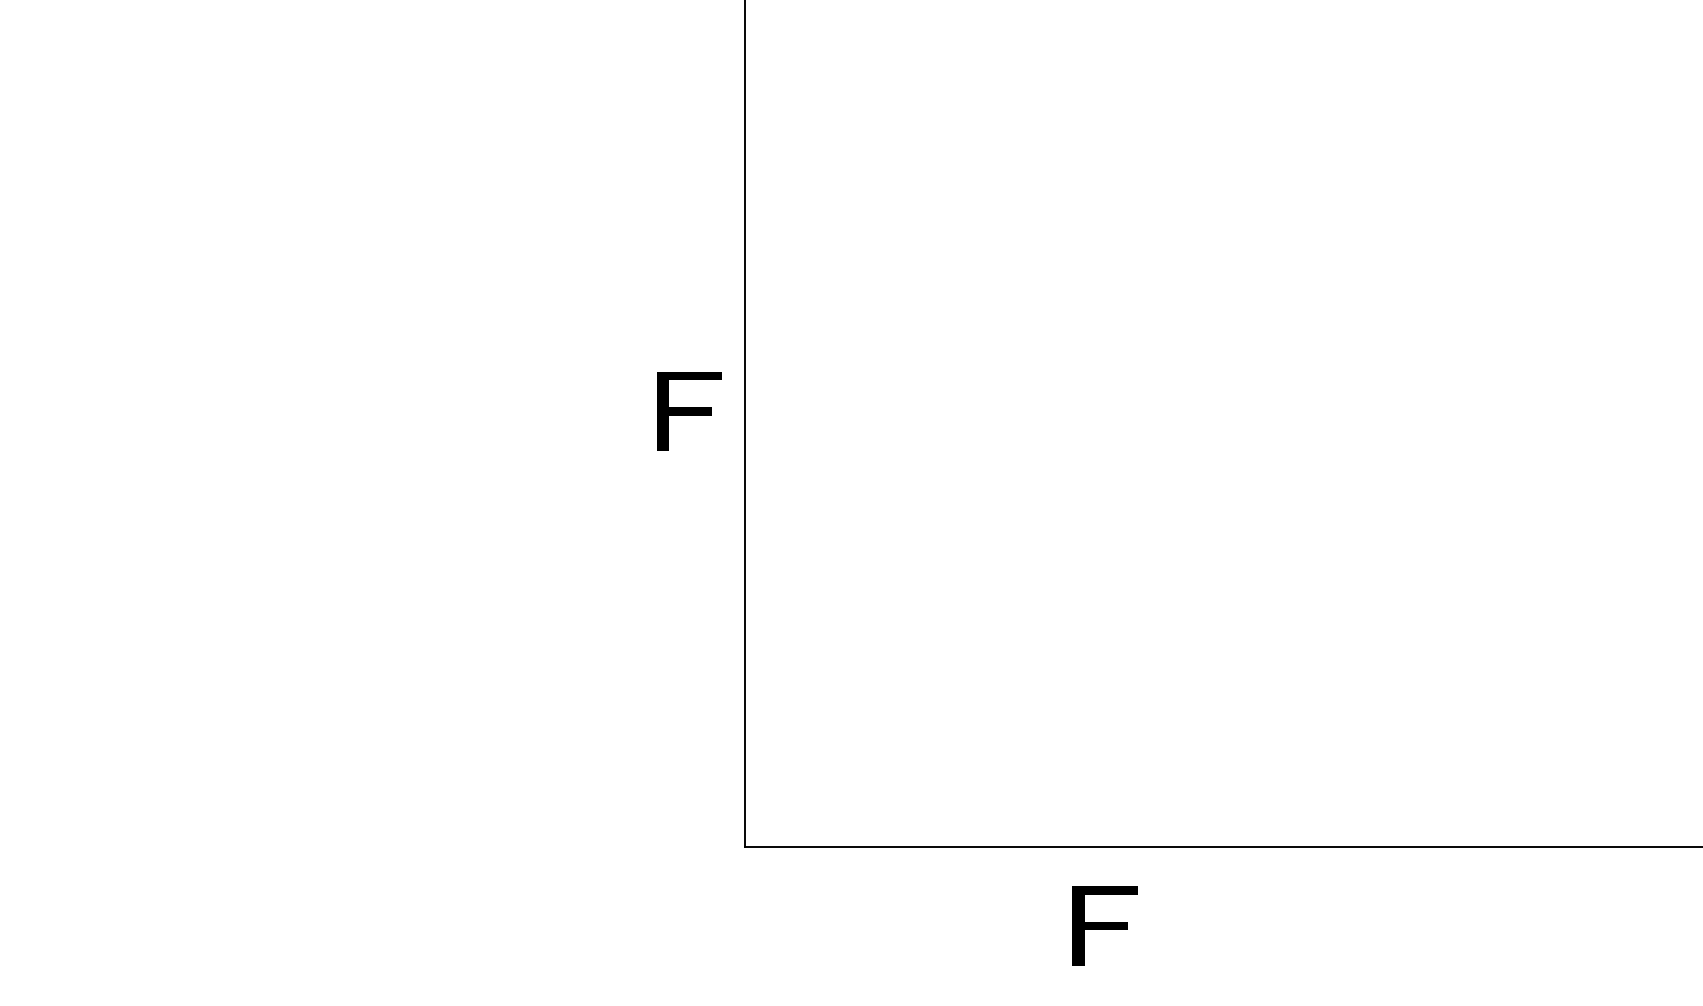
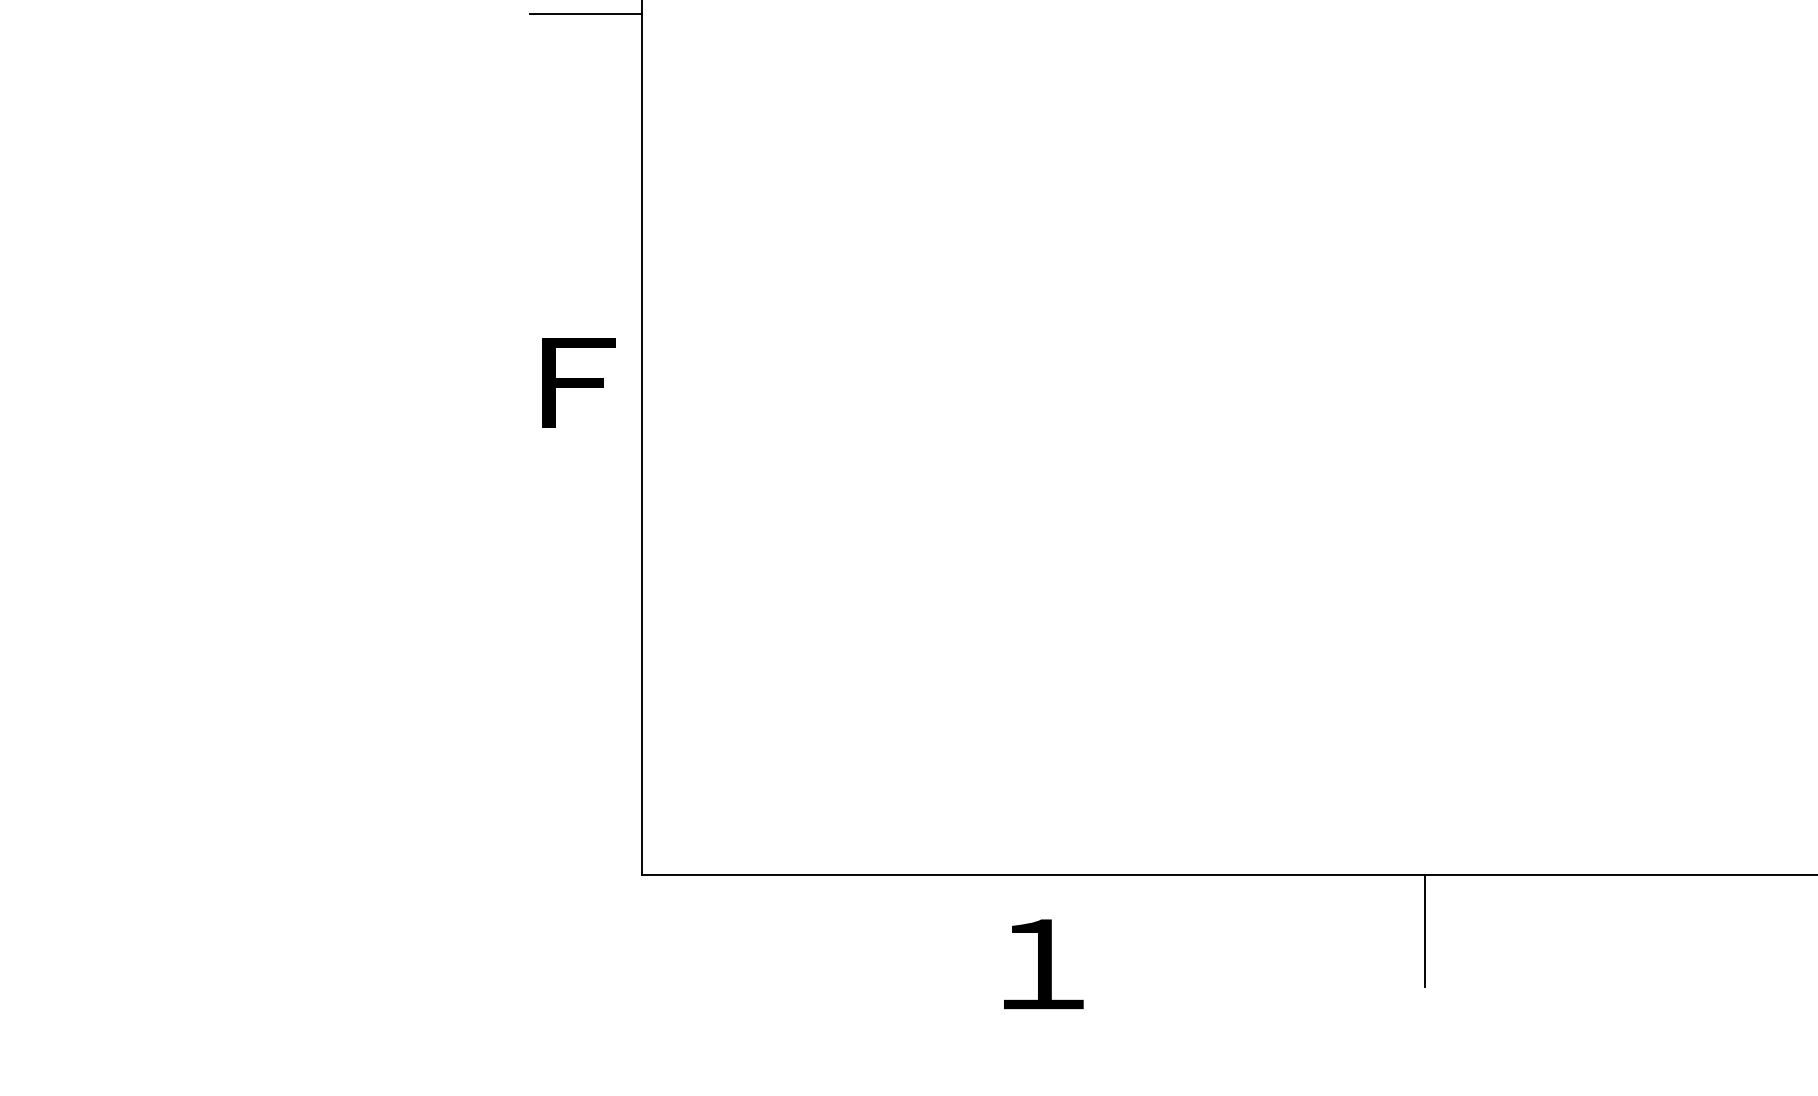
line: (695, 84) -> (585, 13), added
line: (1437, 895) -> (1424, 929), added
text: (1101, 925) -> (1044, 963), Ｆ -> １

